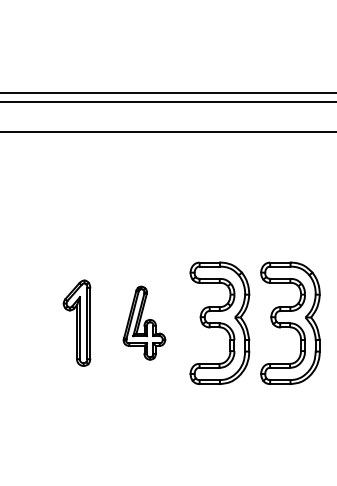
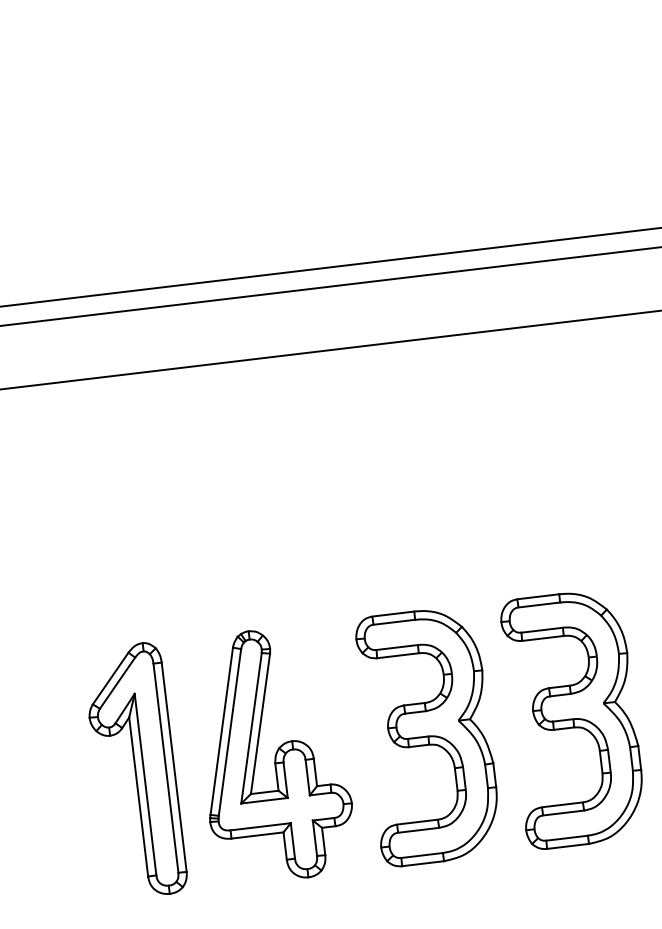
part: (144, 322) -> (273, 753), size x1.67
part: (76, 323) -> (134, 771), size x1.43

